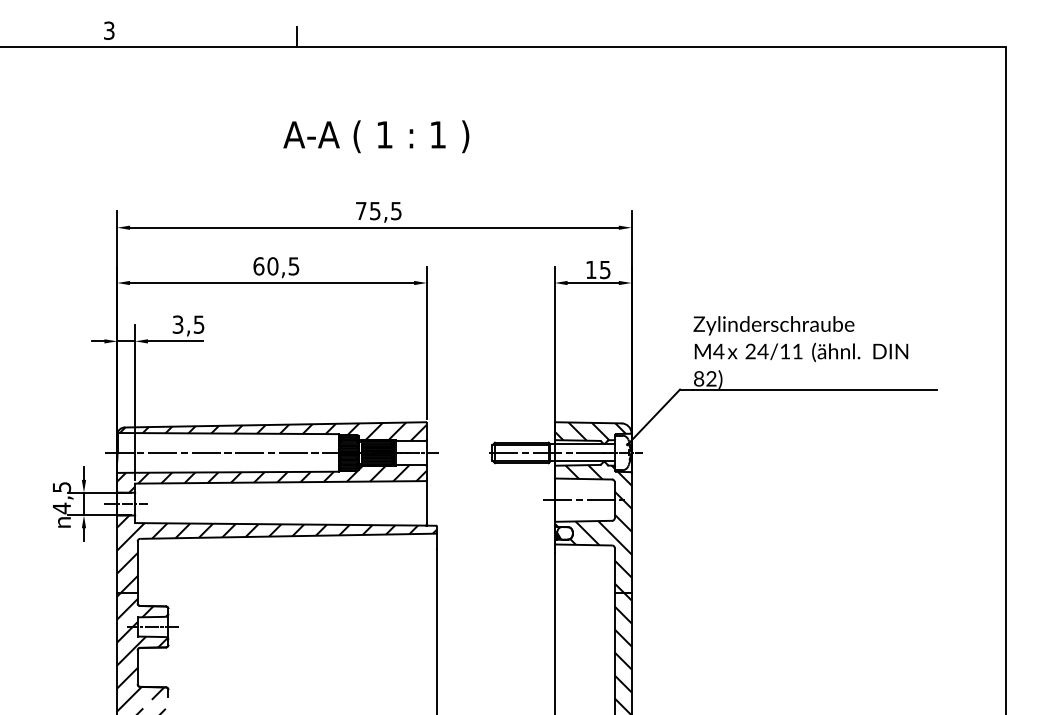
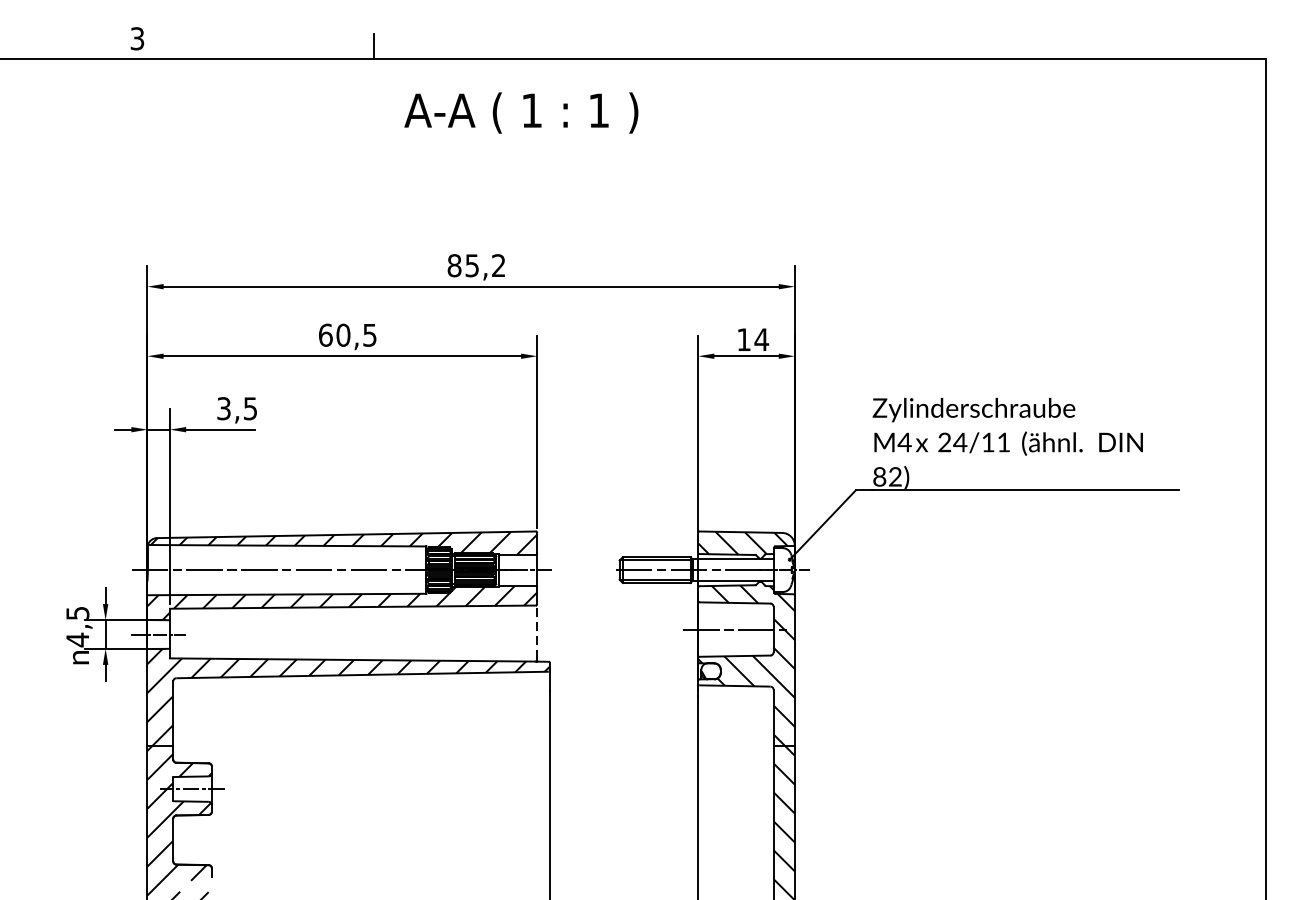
text: (376, 136) -> (521, 112), moved
text: (378, 210) -> (476, 264), 75,5 -> 85,2
text: (605, 270) -> (761, 340), 15 -> 14
line: (426, 501) -> (536, 631), solid -> dashed

